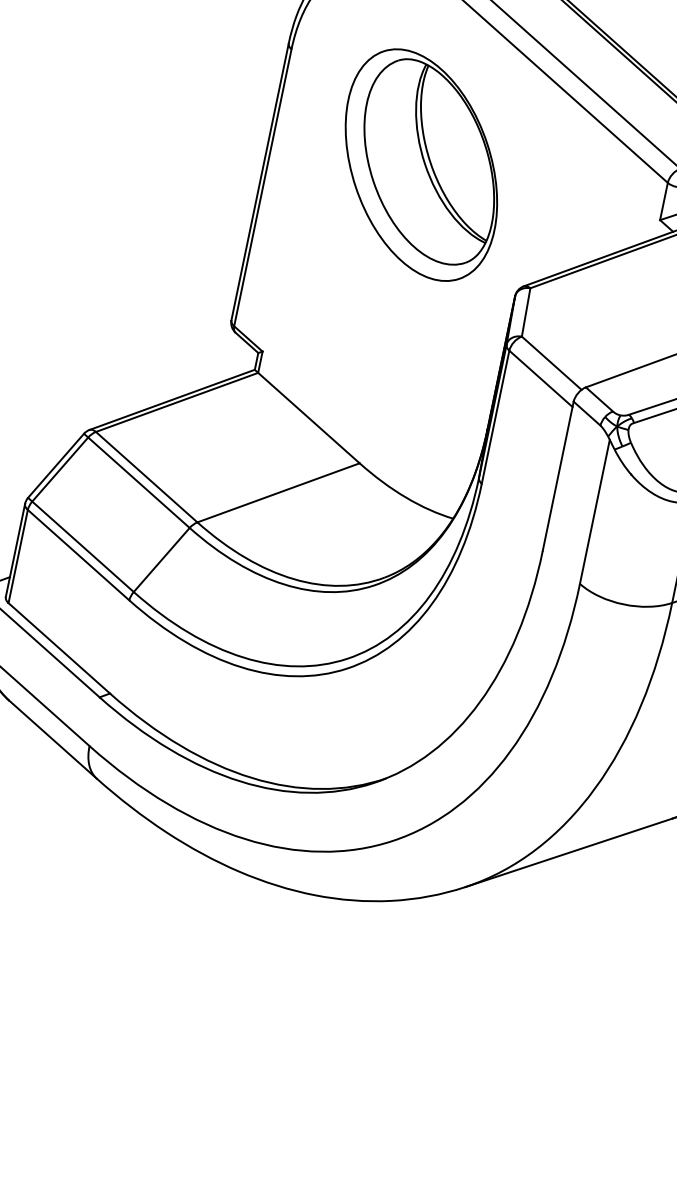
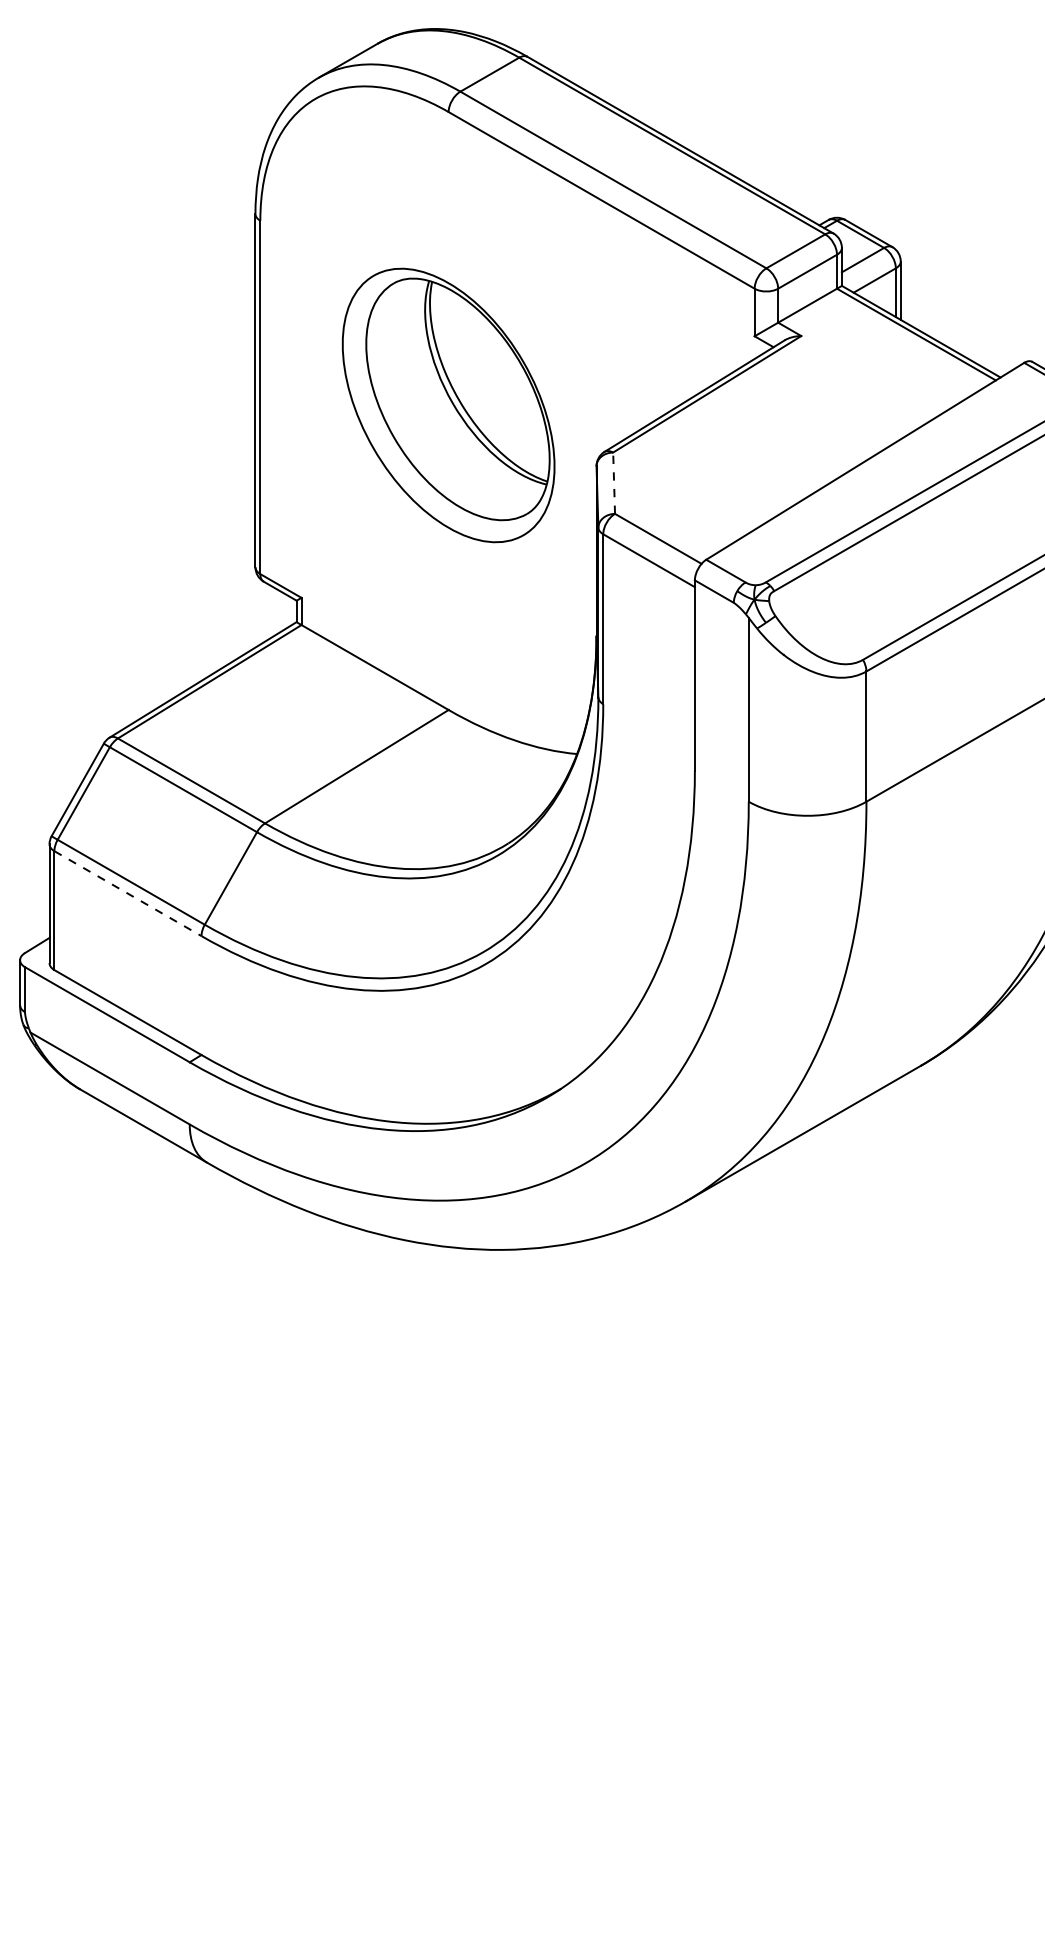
part: (421, 165) -> (448, 405), moved
line: (526, 312) -> (614, 483), solid -> dashed
line: (78, 554) -> (127, 893), solid -> dashed

